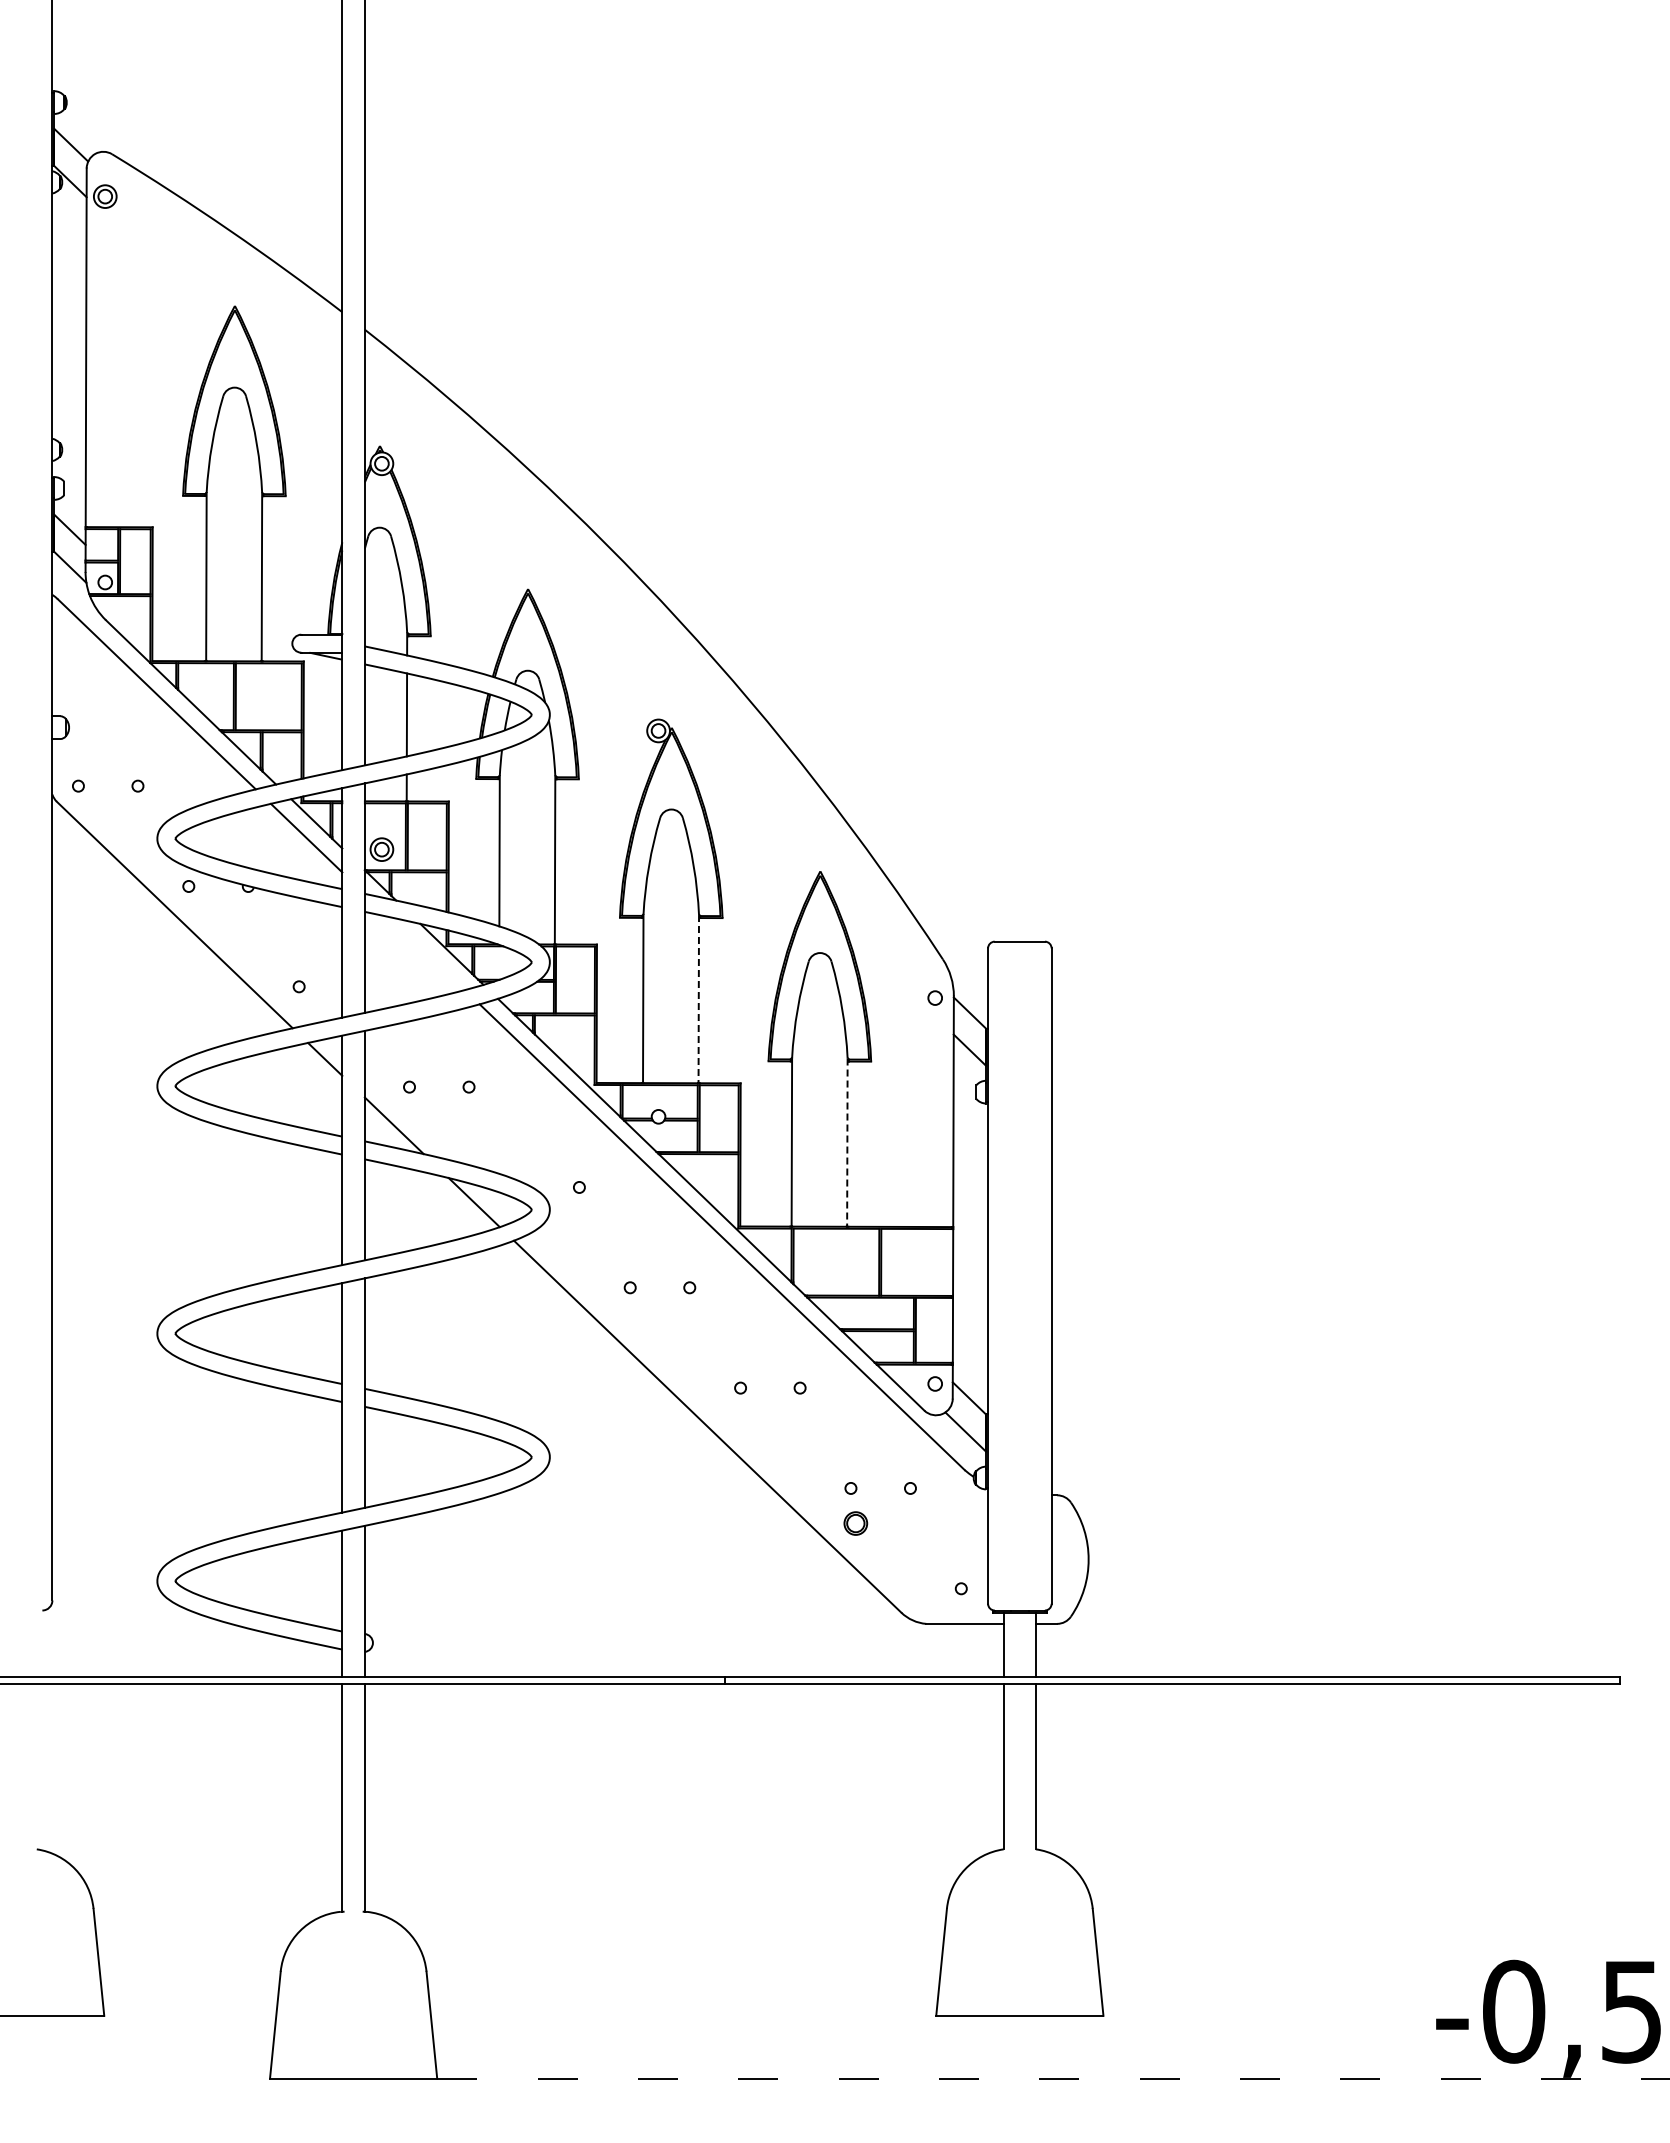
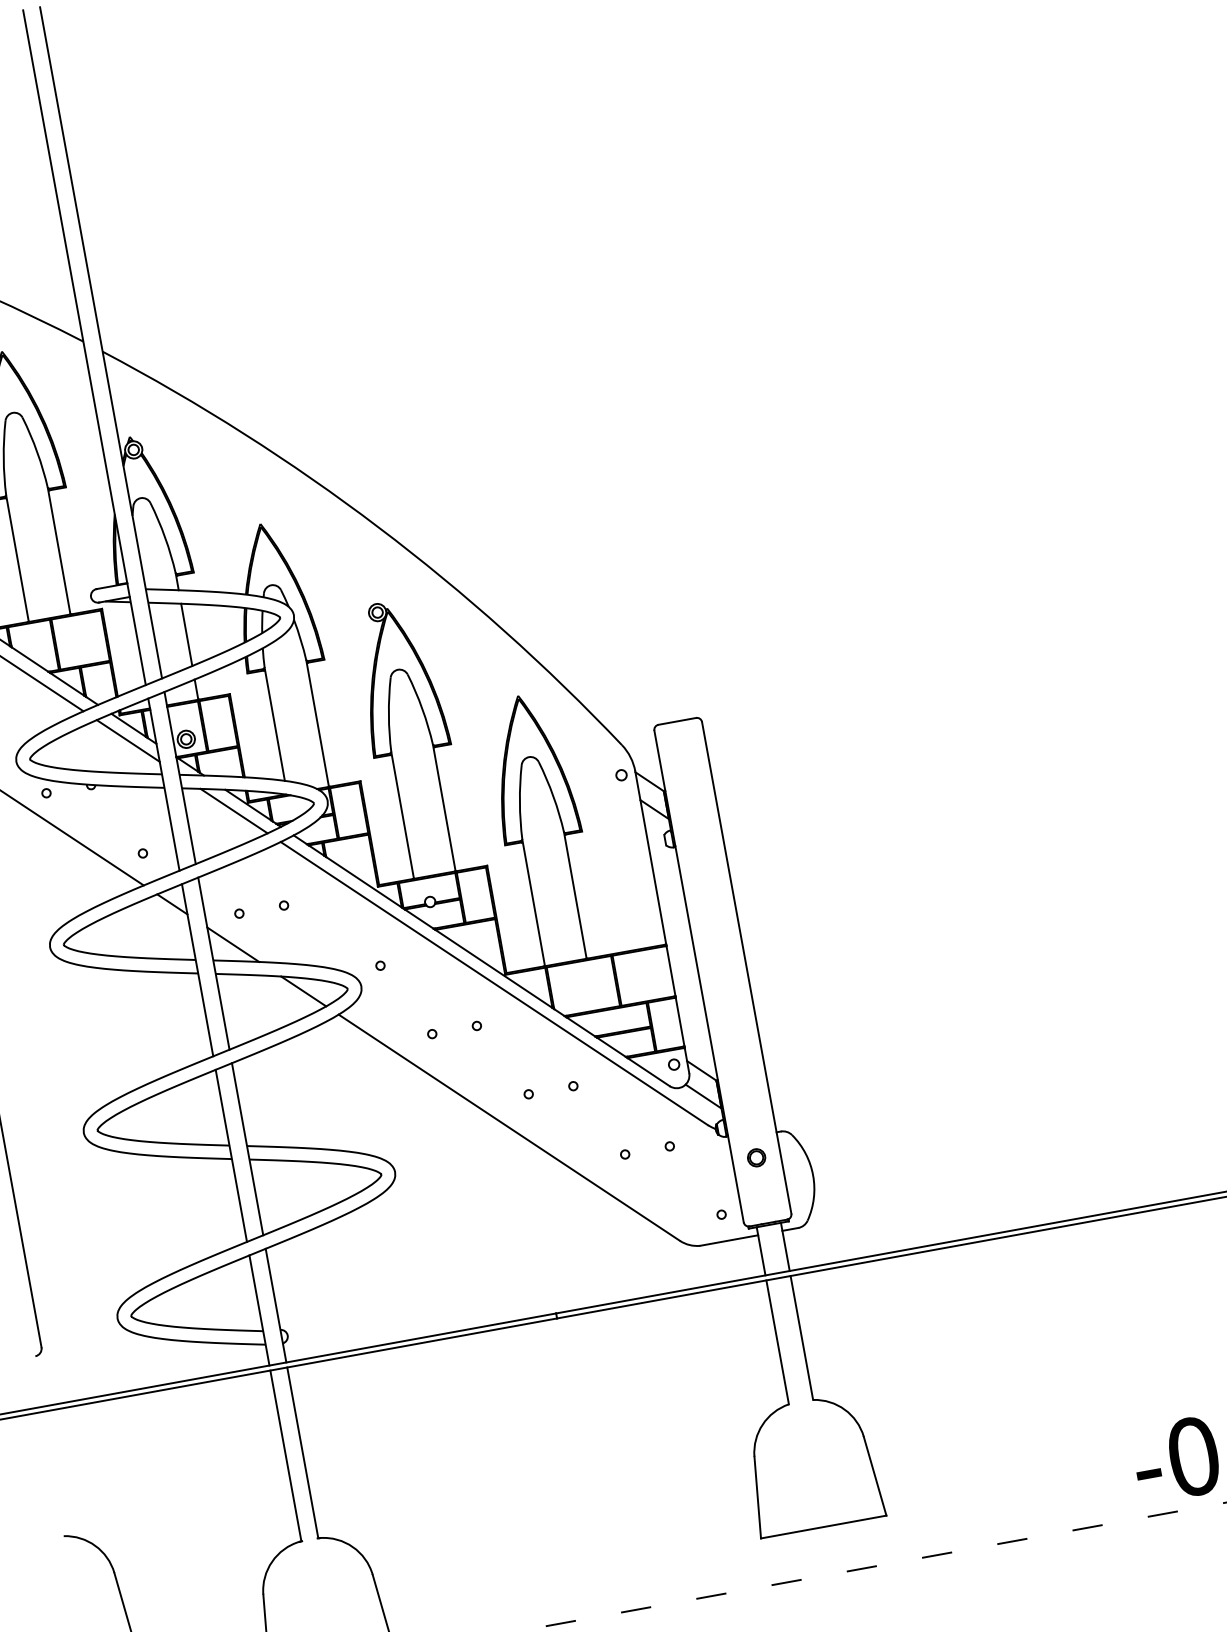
line: (426, 953) -> (233, 811), added
line: (698, 999) -> (444, 808), dashed -> solid
line: (847, 1143) -> (575, 896), dashed -> solid
part: (855, 1523) -> (756, 1157), moved

